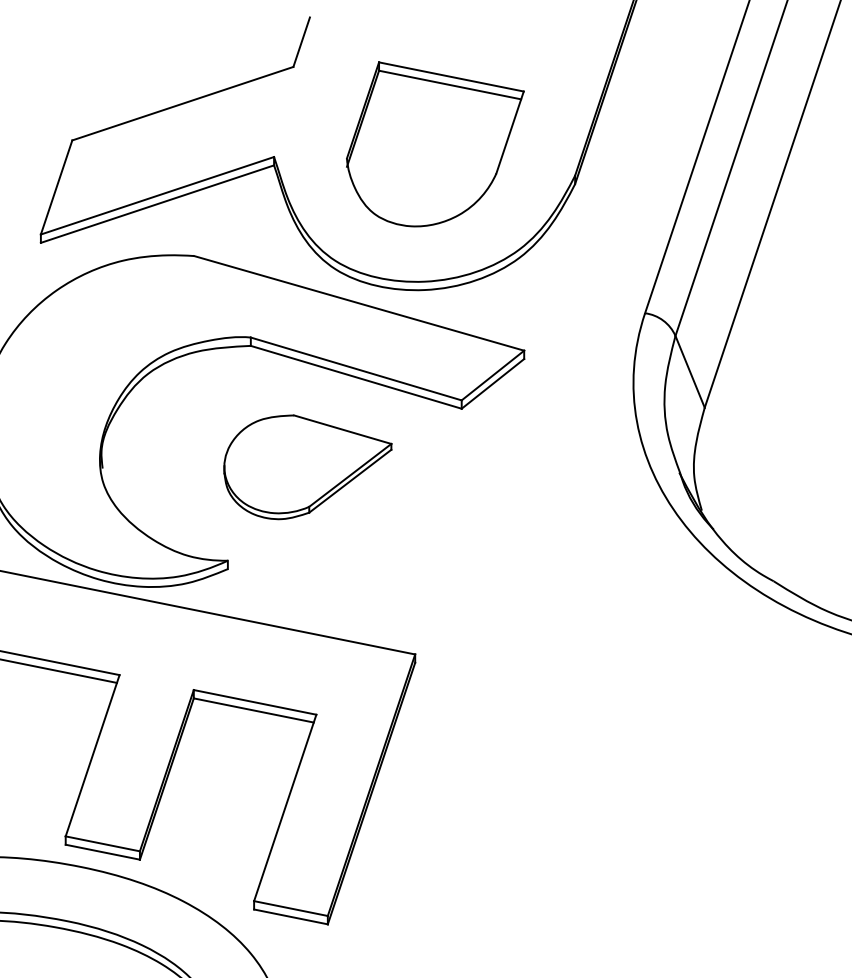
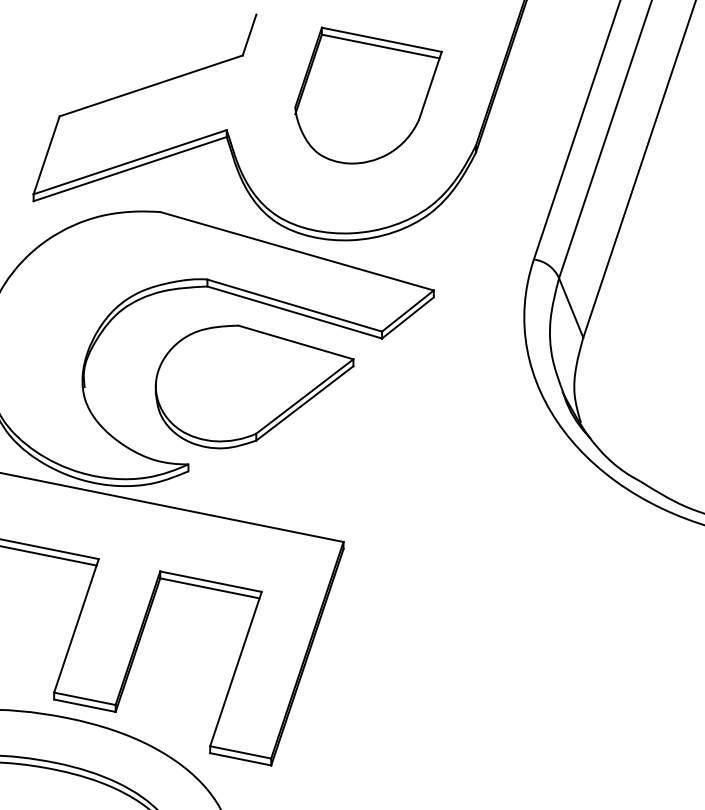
part: (435, 144) -> (368, 95), moved
part: (307, 467) -> (254, 387), size x1.43

